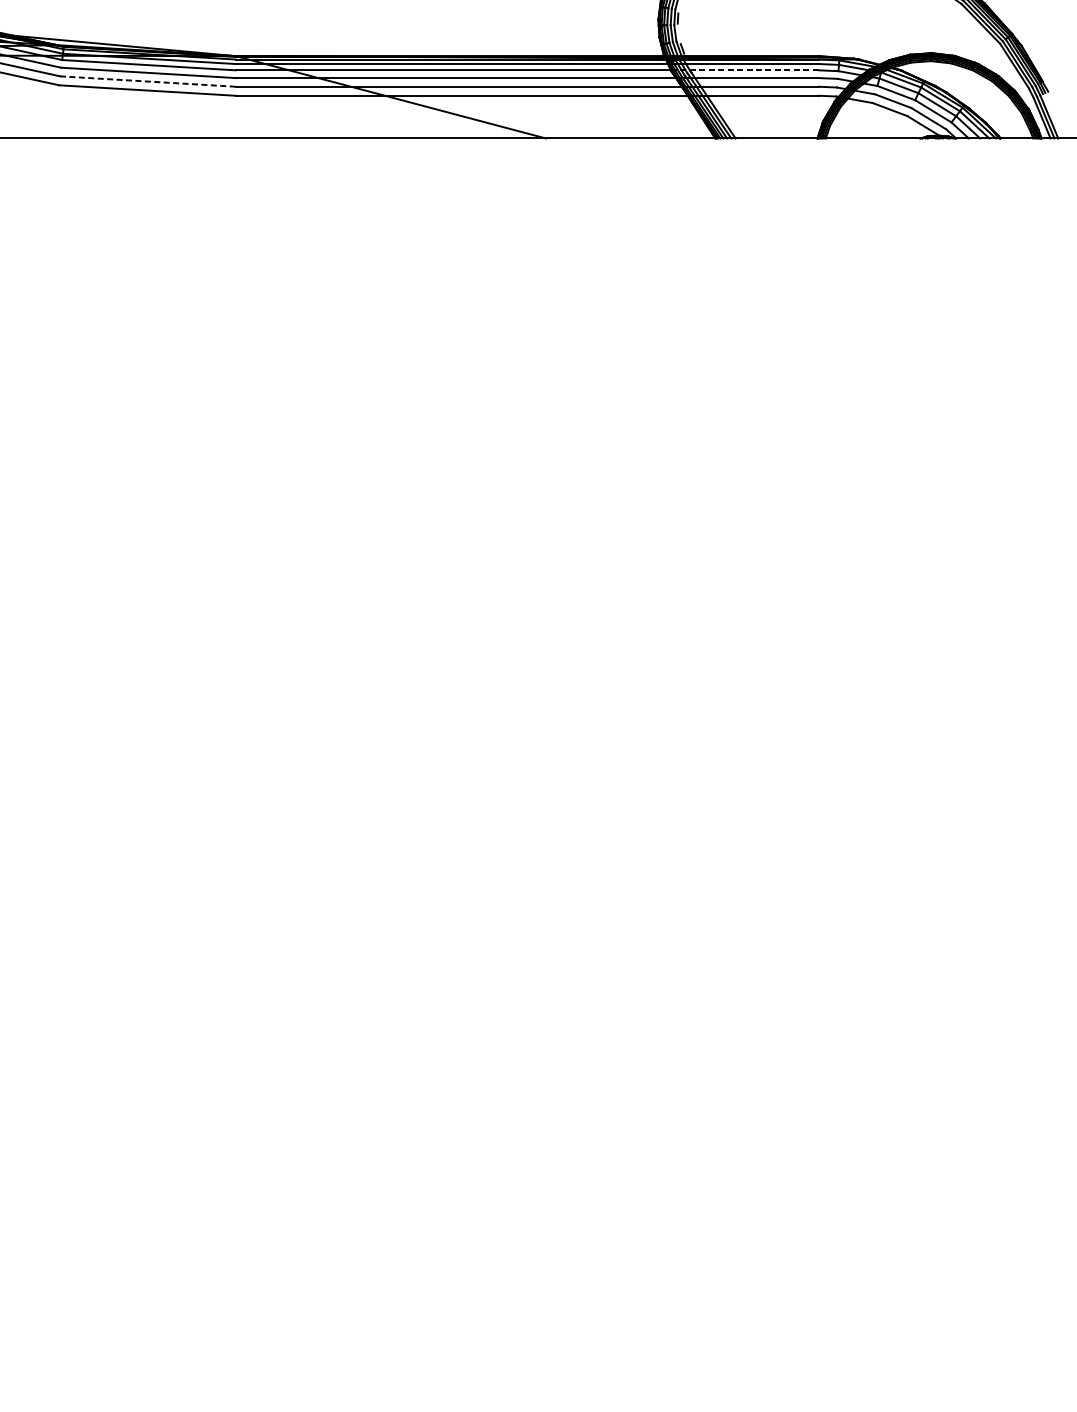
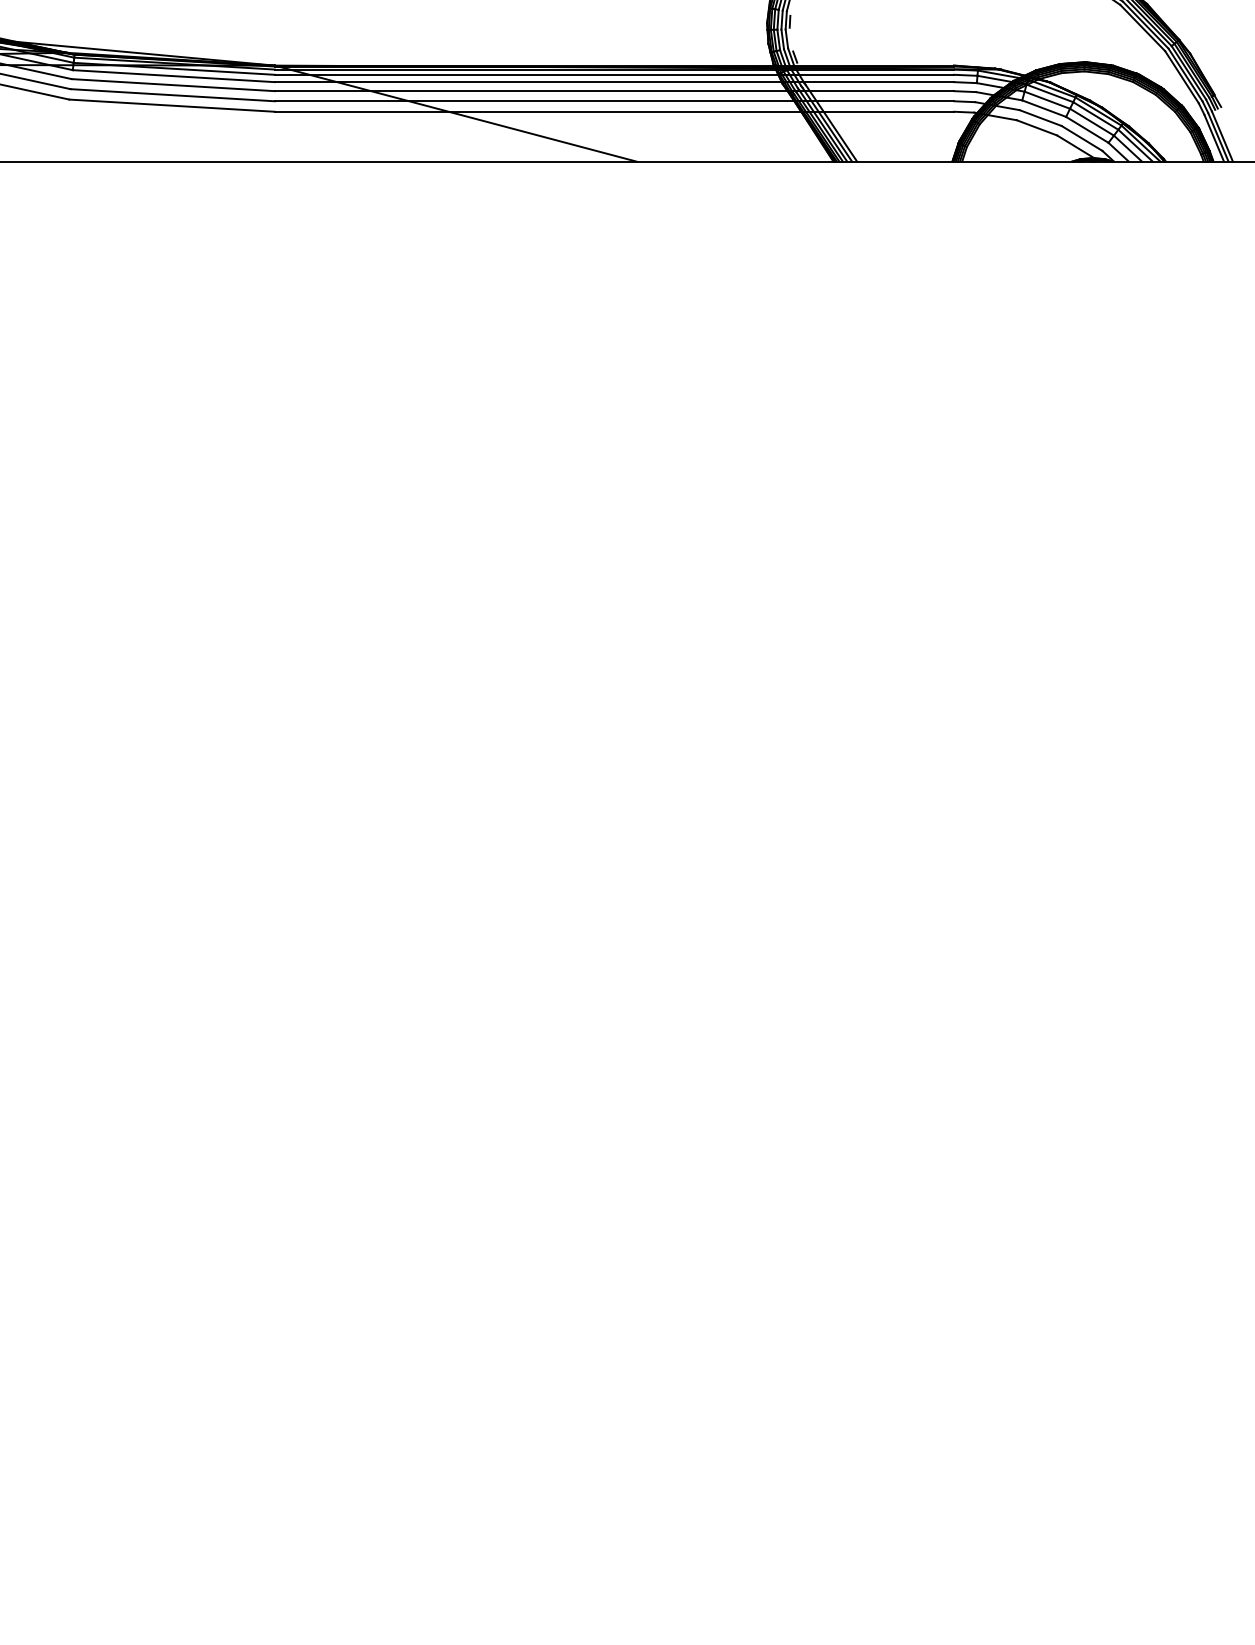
line: (745, 70) -> (868, 82), dashed -> solid
line: (147, 81) -> (172, 95), dashed -> solid

